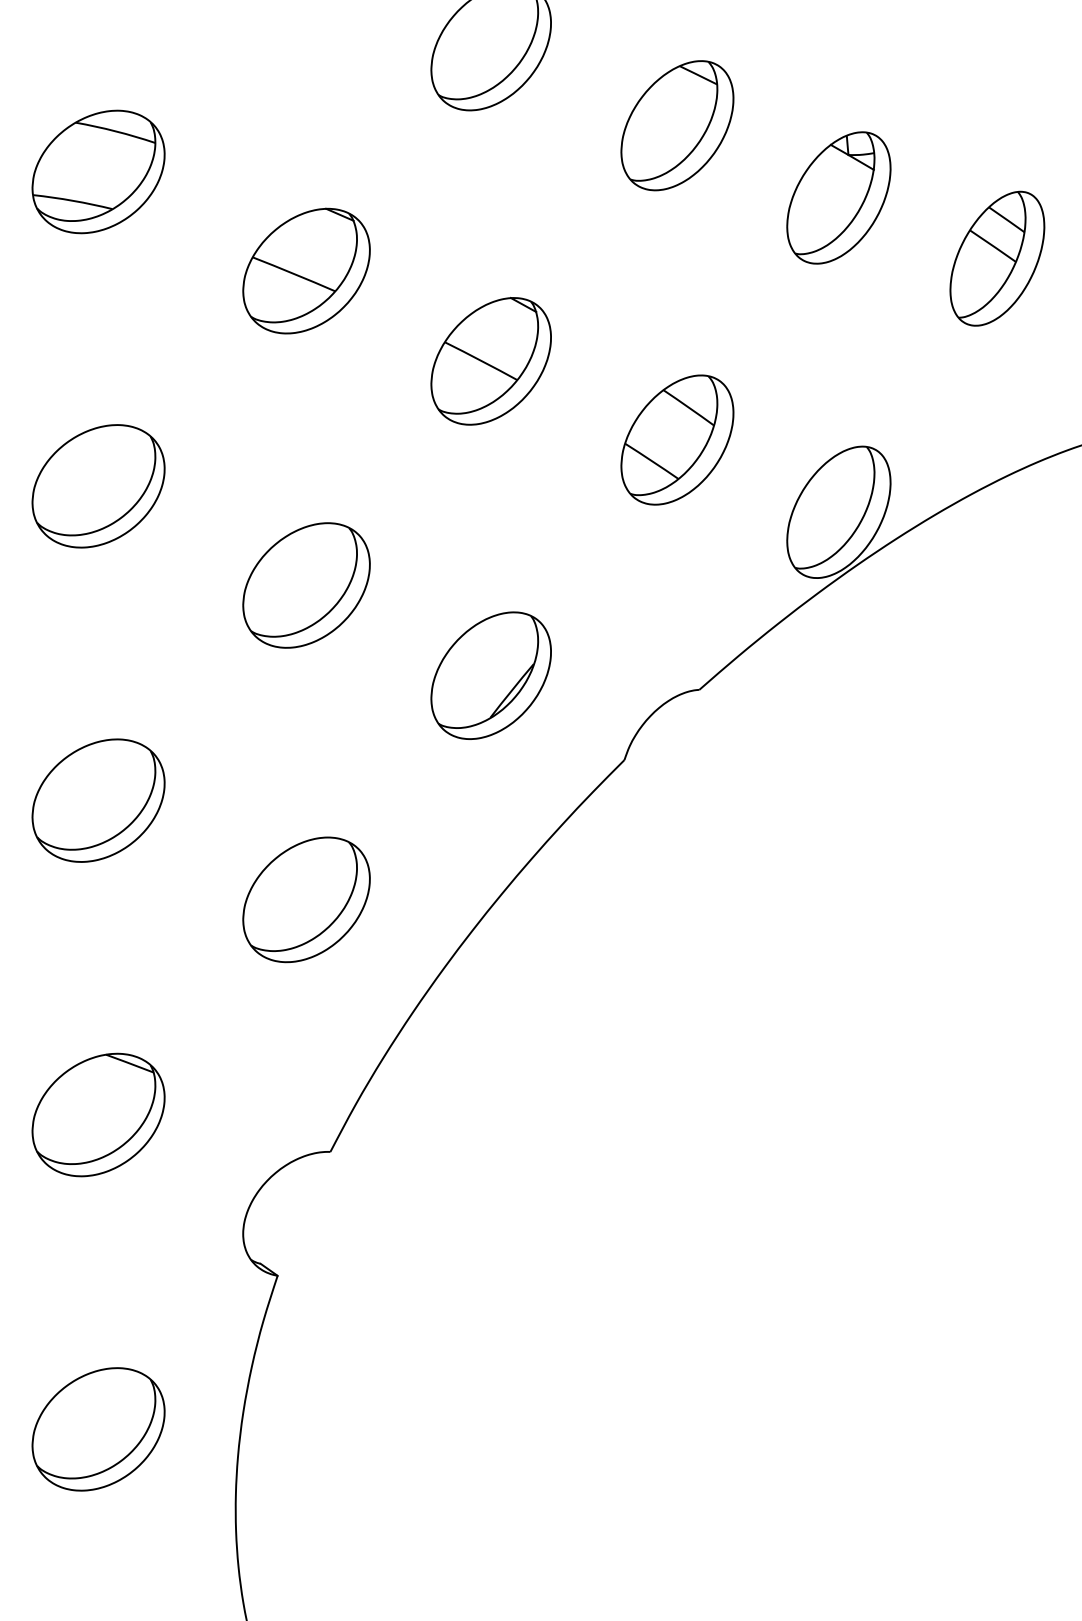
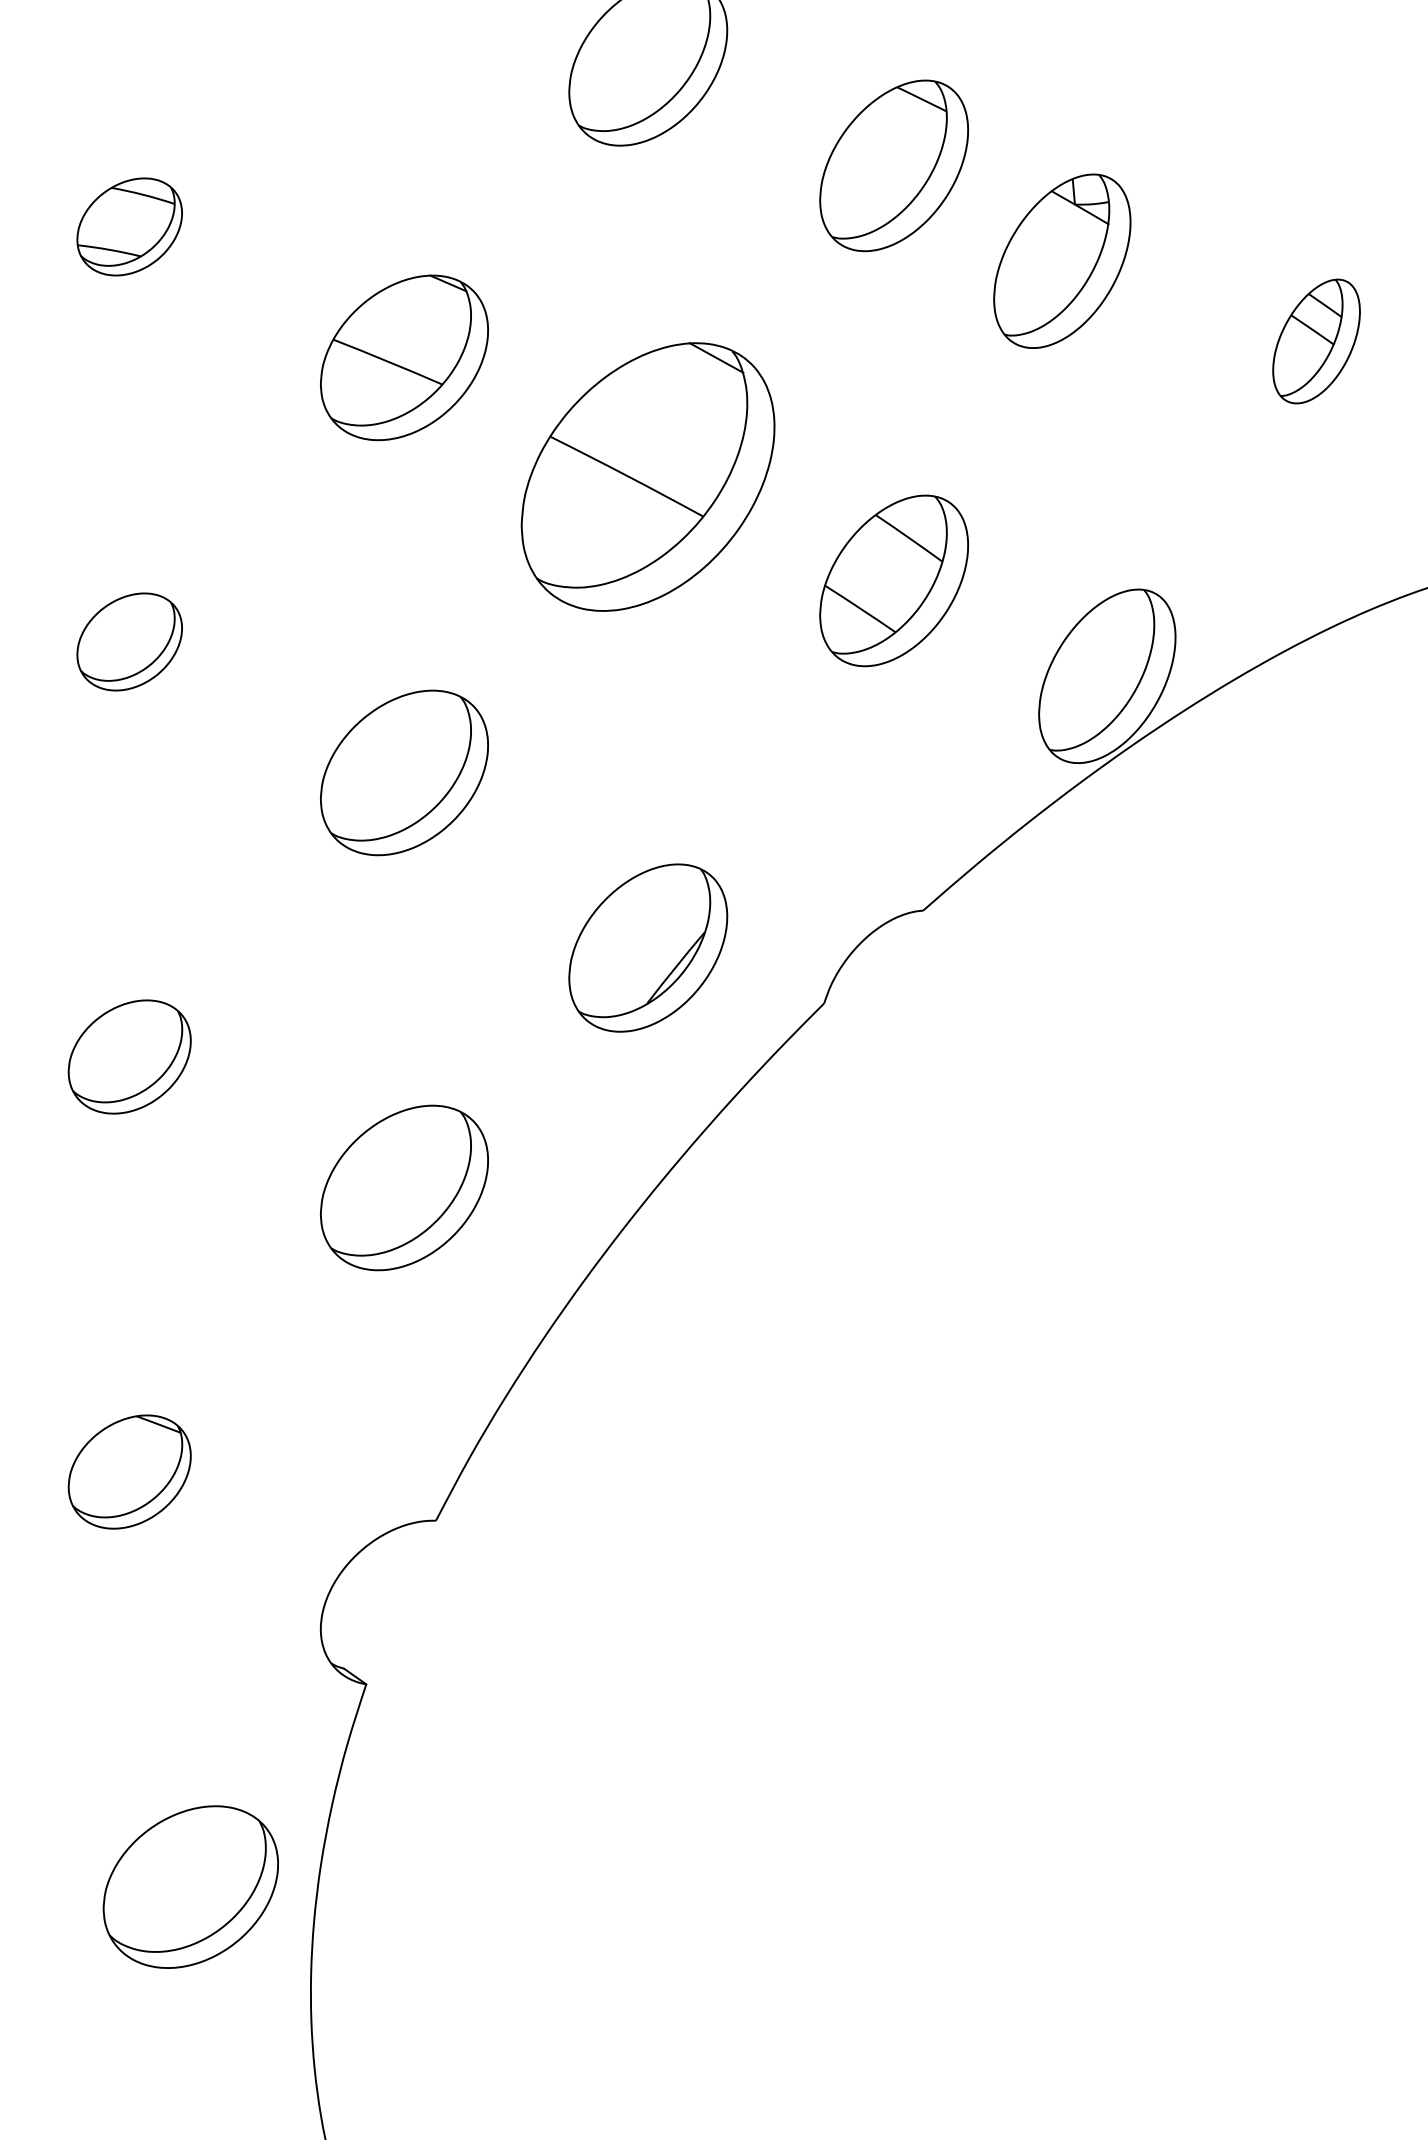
part: (98, 171) -> (129, 226), size x0.6
part: (839, 197) -> (1062, 260), moved
part: (997, 258) -> (1316, 341), size x0.7
part: (491, 360) -> (648, 476), size x1.6
part: (98, 485) -> (129, 641), size x0.6
part: (491, 675) -> (648, 947), moved
part: (98, 800) -> (129, 1056), size x0.7
part: (98, 1114) -> (129, 1471), size x0.7
part: (98, 1428) -> (190, 1886), moved

